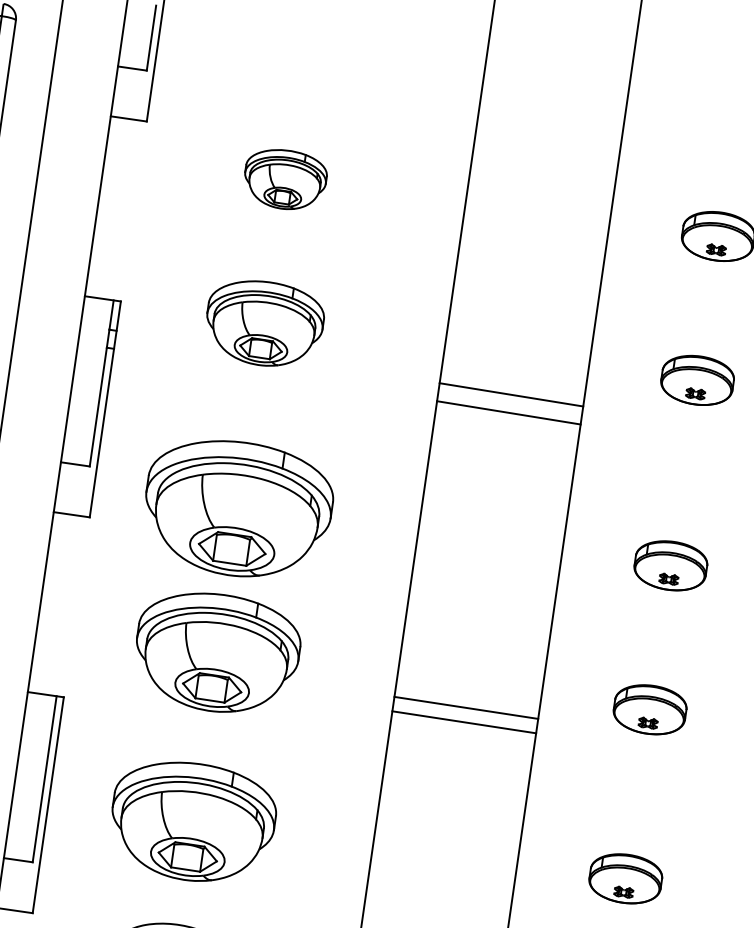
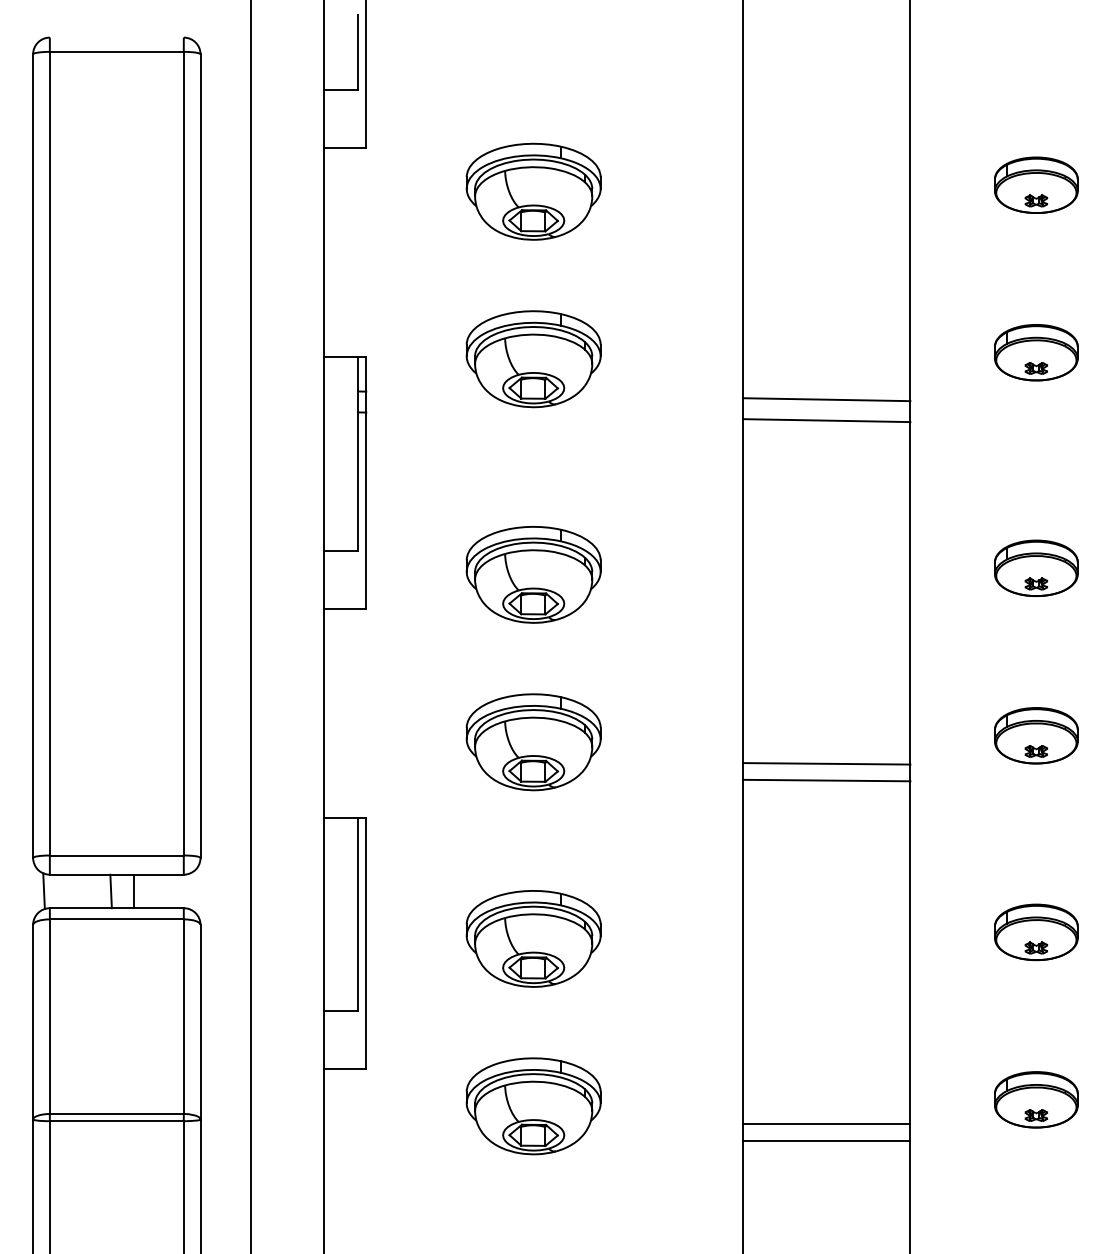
part: (285, 179) -> (533, 191), size x1.43
part: (237, 508) -> (533, 574), size x0.62
part: (216, 653) -> (533, 742), size x0.71
part: (192, 821) -> (533, 938), size x0.71

